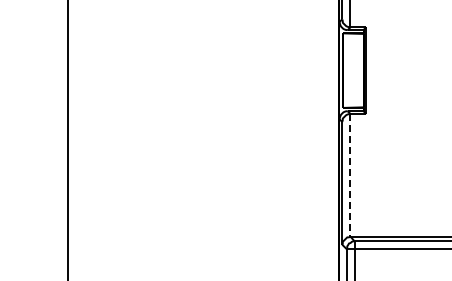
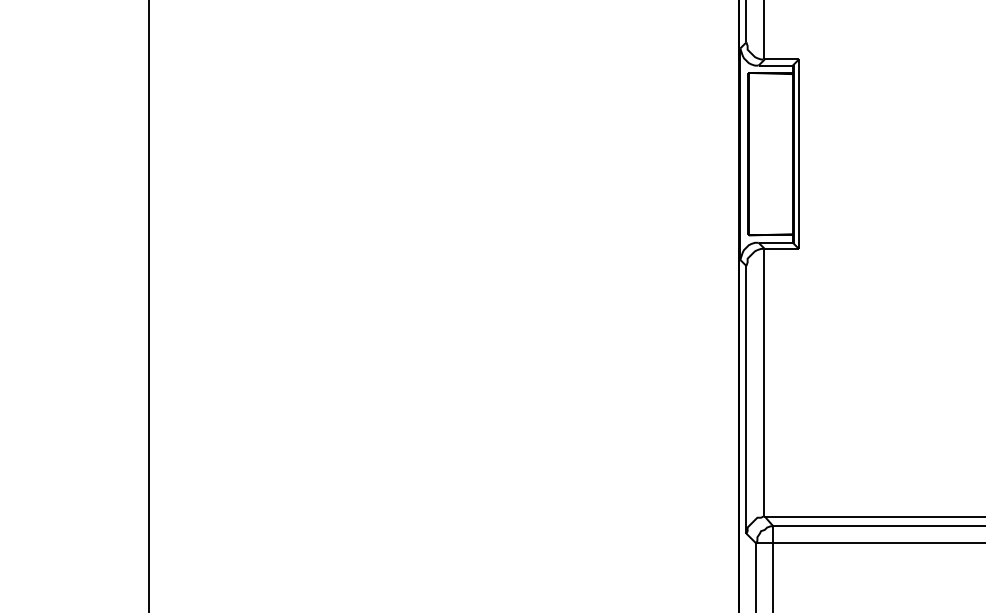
line: (350, 175) -> (764, 382), dashed -> solid

